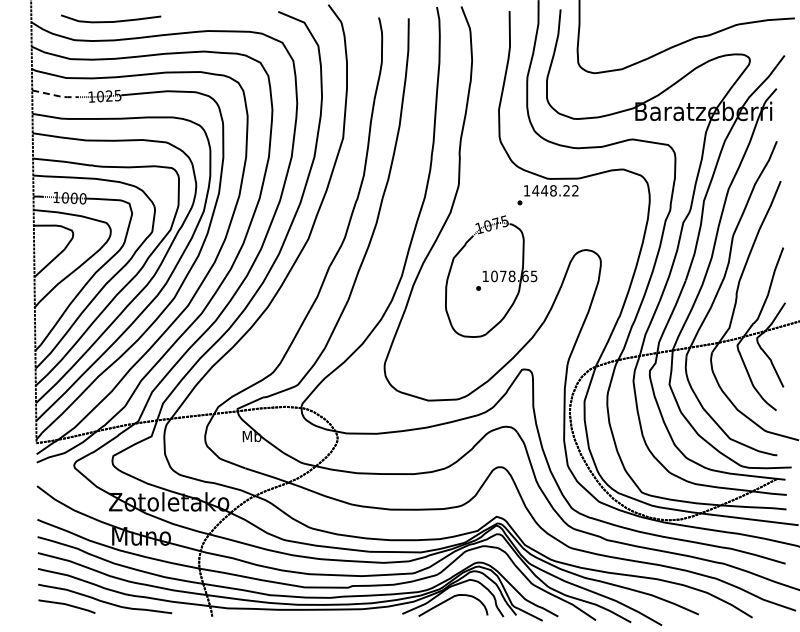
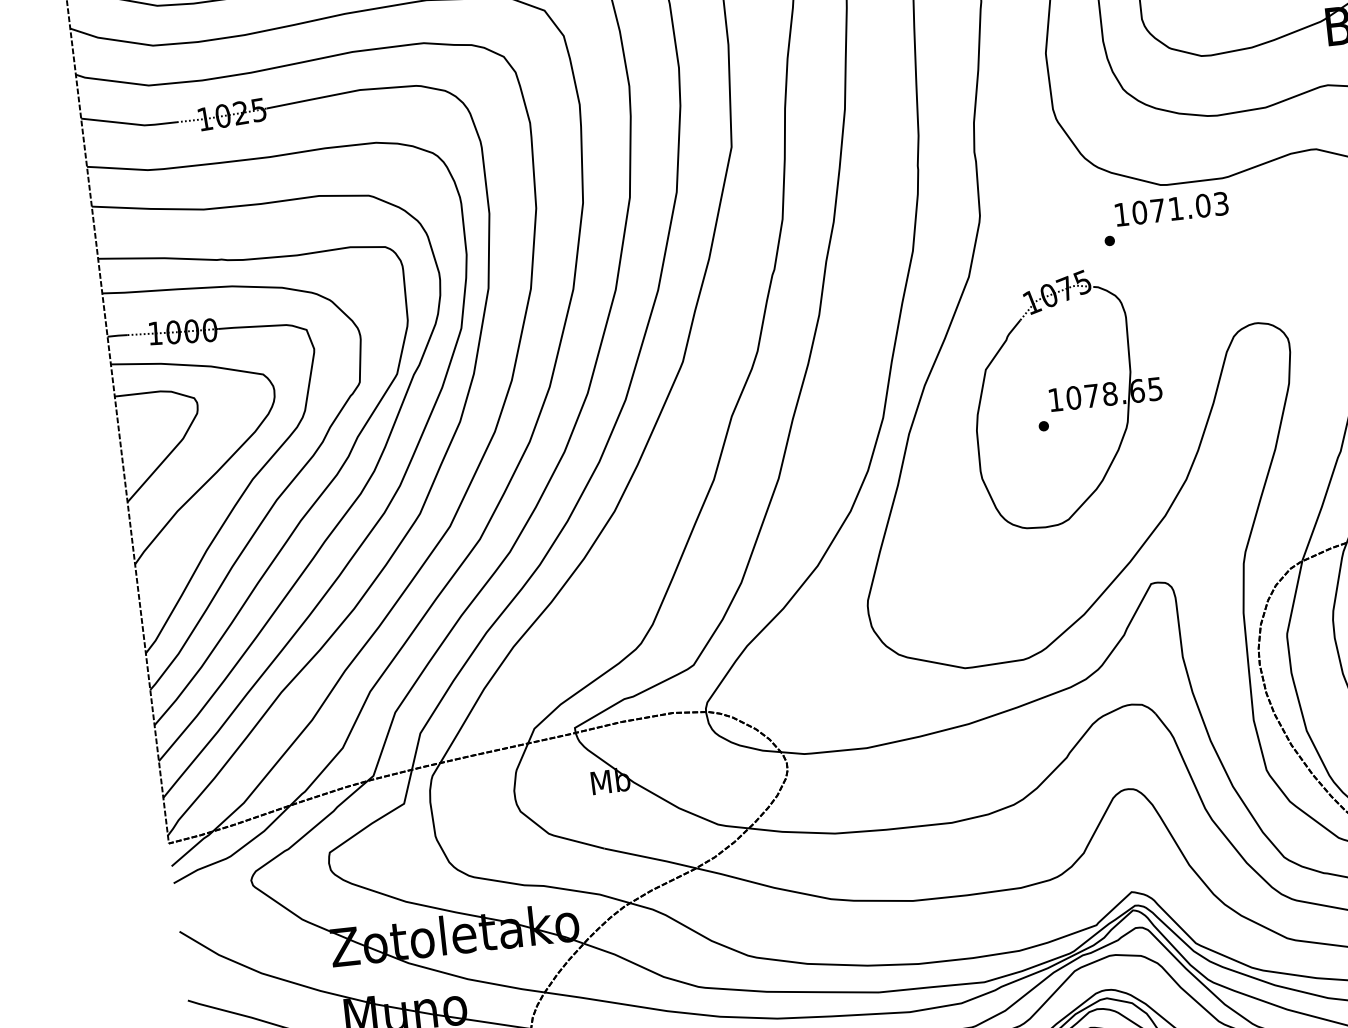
line: (56, 95) -> (132, 123), dashed -> solid
text: (555, 190) -> (1180, 207), 1448.22 -> 1071.03

